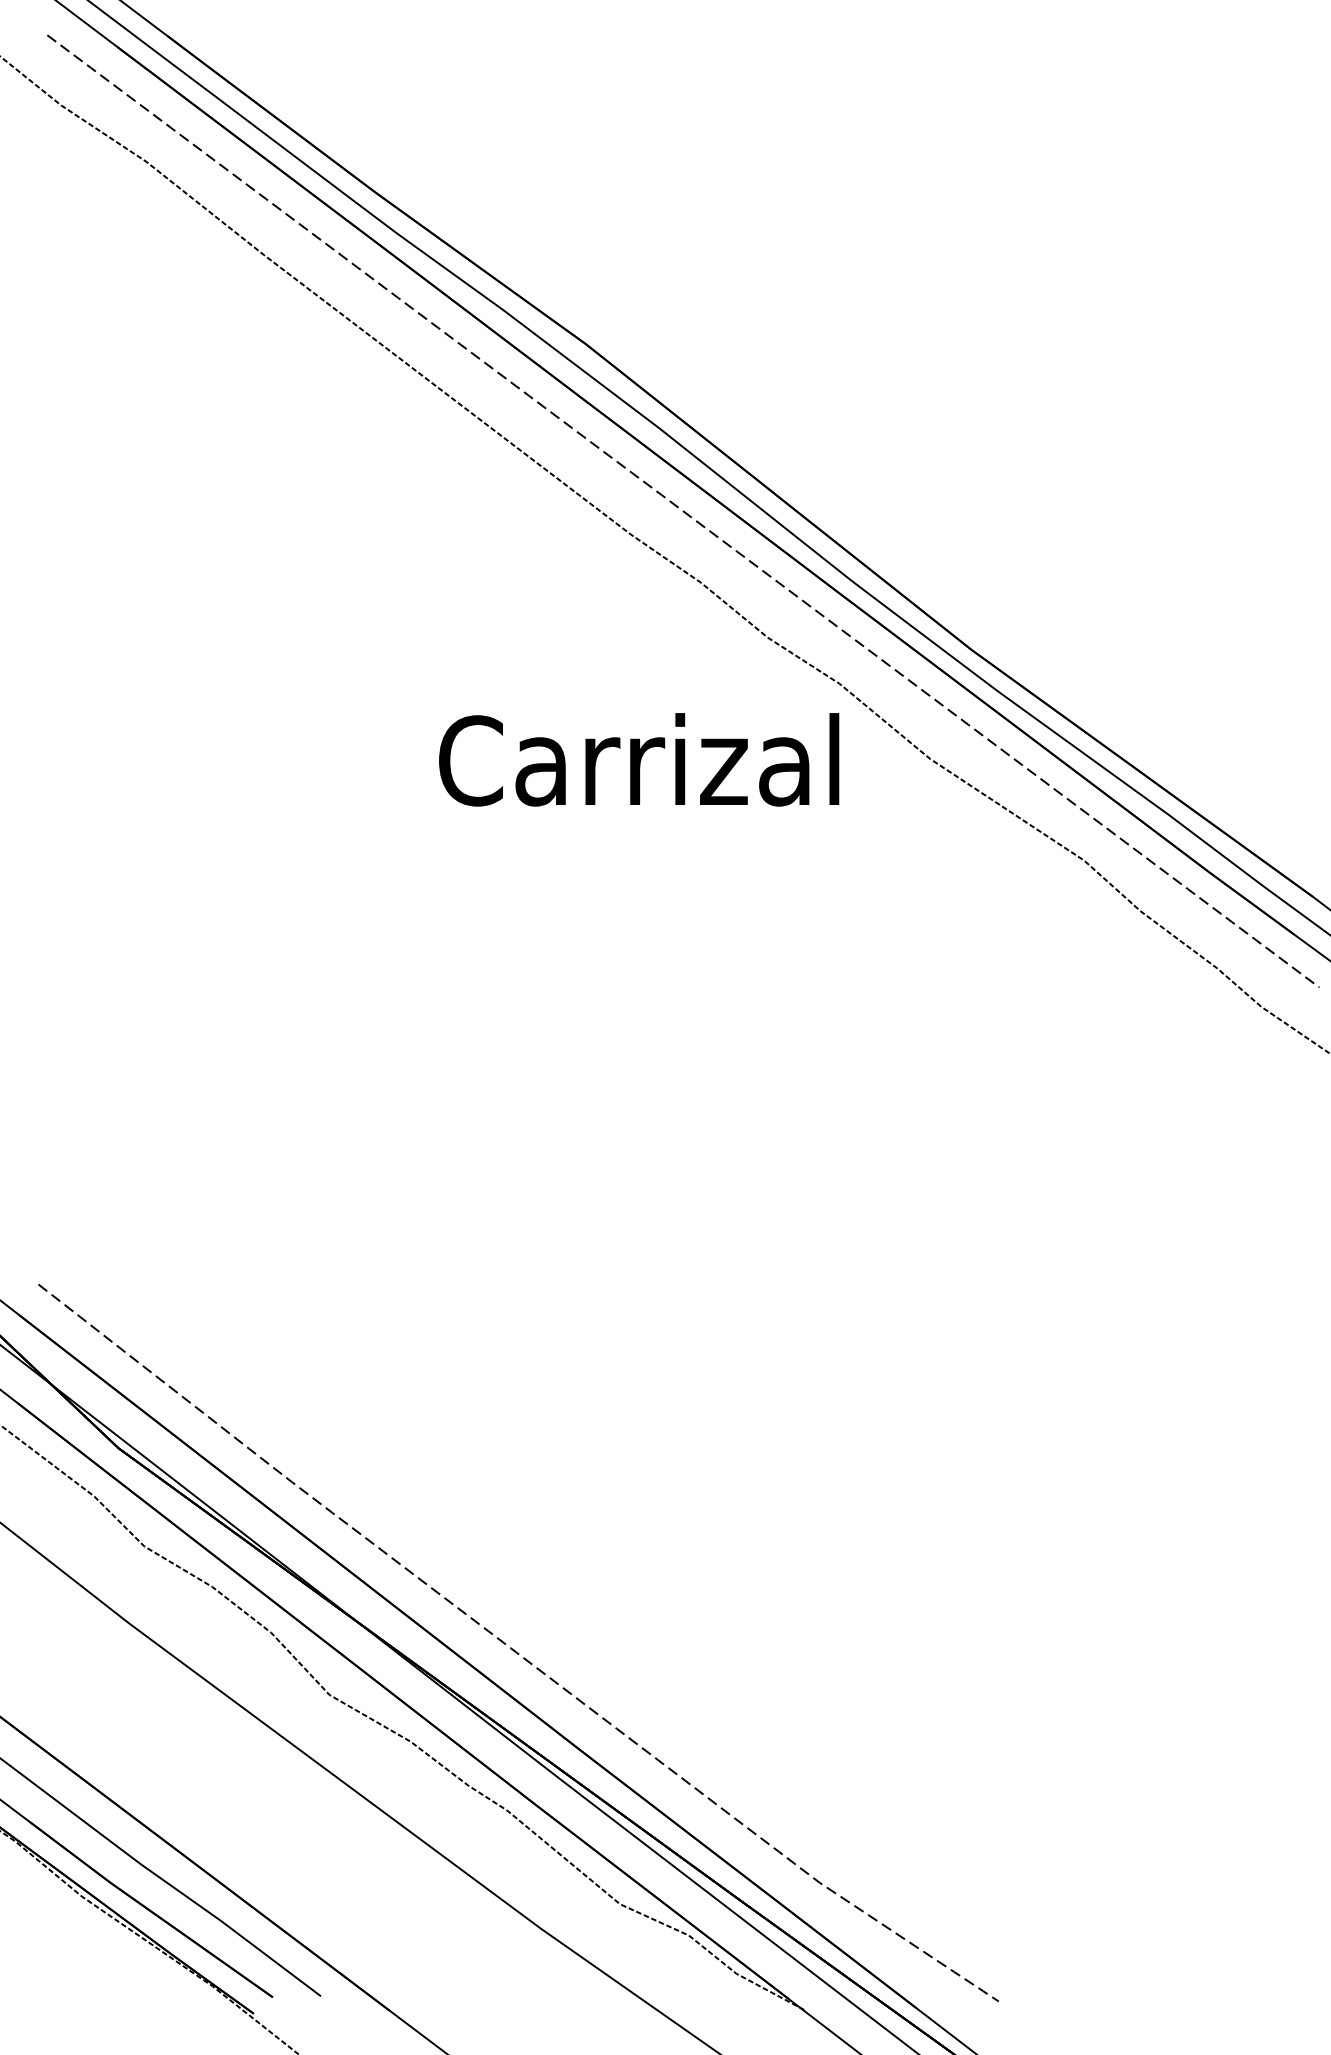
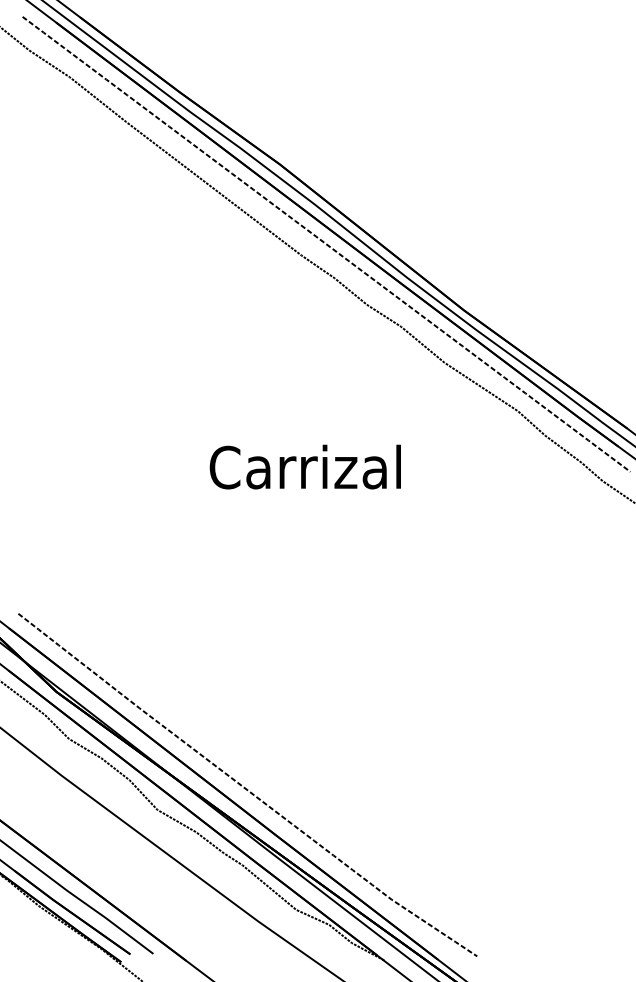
text: (637, 758) -> (304, 466), moved

